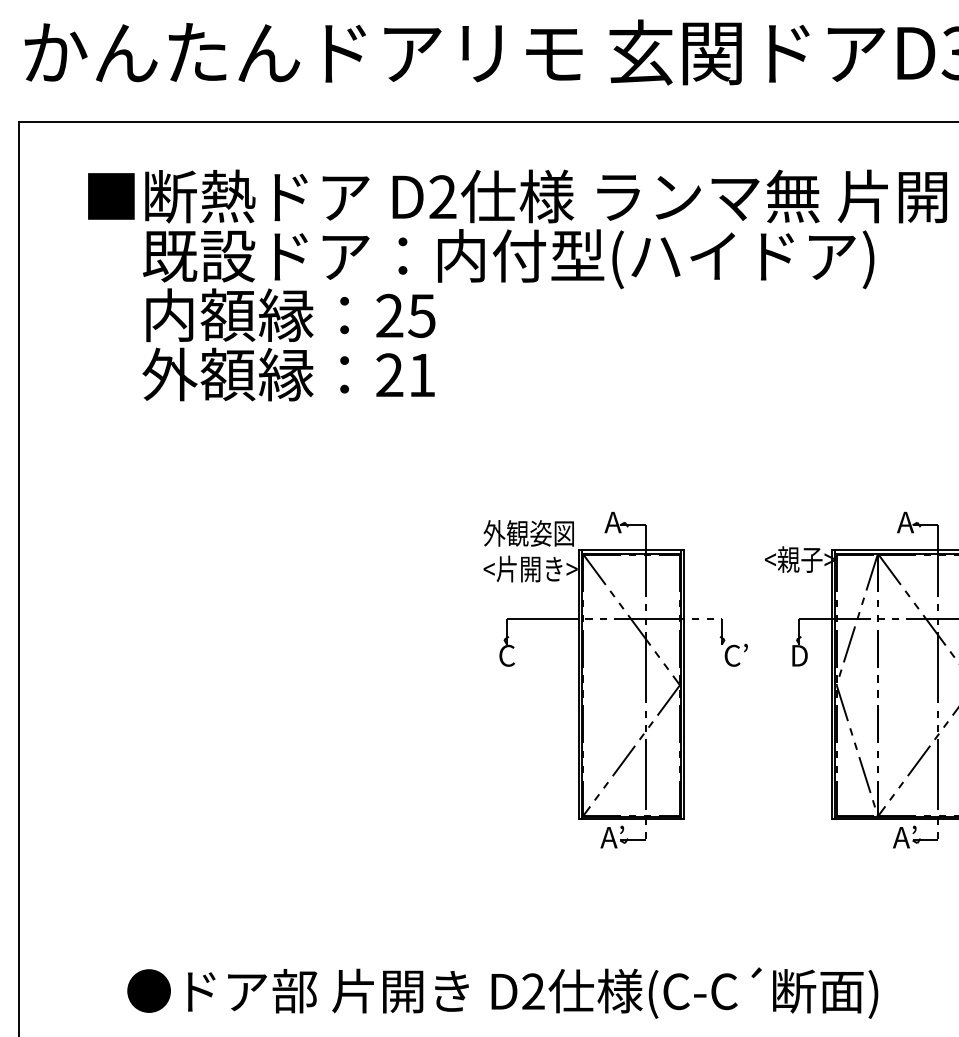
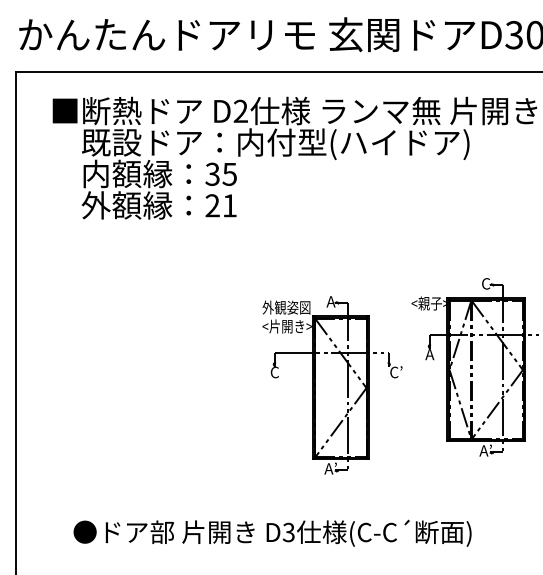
text: (389, 316) -> (212, 174), 25 -> 35
text: (904, 521) -> (485, 283), A -> C
text: (798, 655) -> (429, 354), D -> A
part: (615, 680) -> (332, 385), moved
text: (532, 991) -> (288, 532), D2 -> D3

